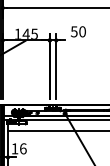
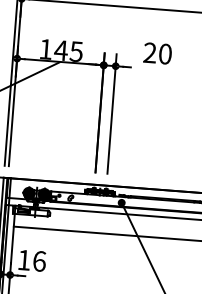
text: (74, 31) -> (150, 52), 50 -> 20

